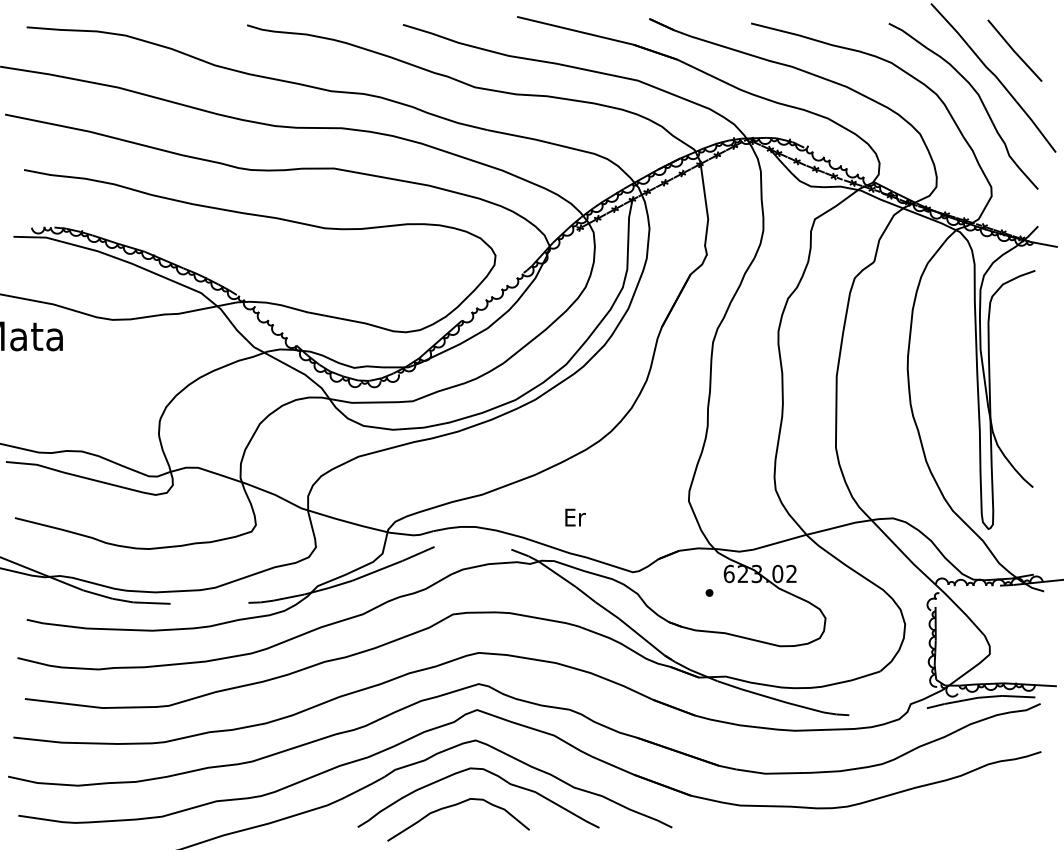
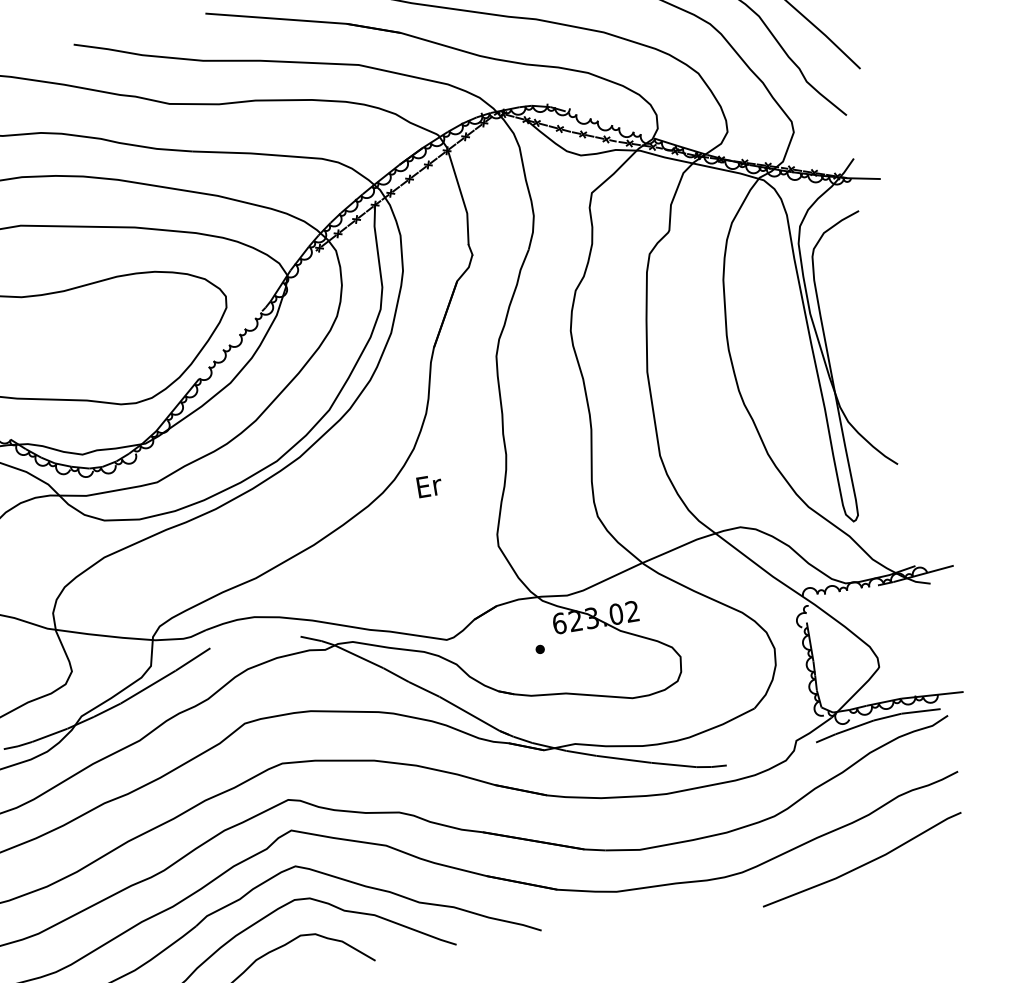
text: (575, 517) -> (429, 485), moved
line: (950, 815) -> (864, 863), added

